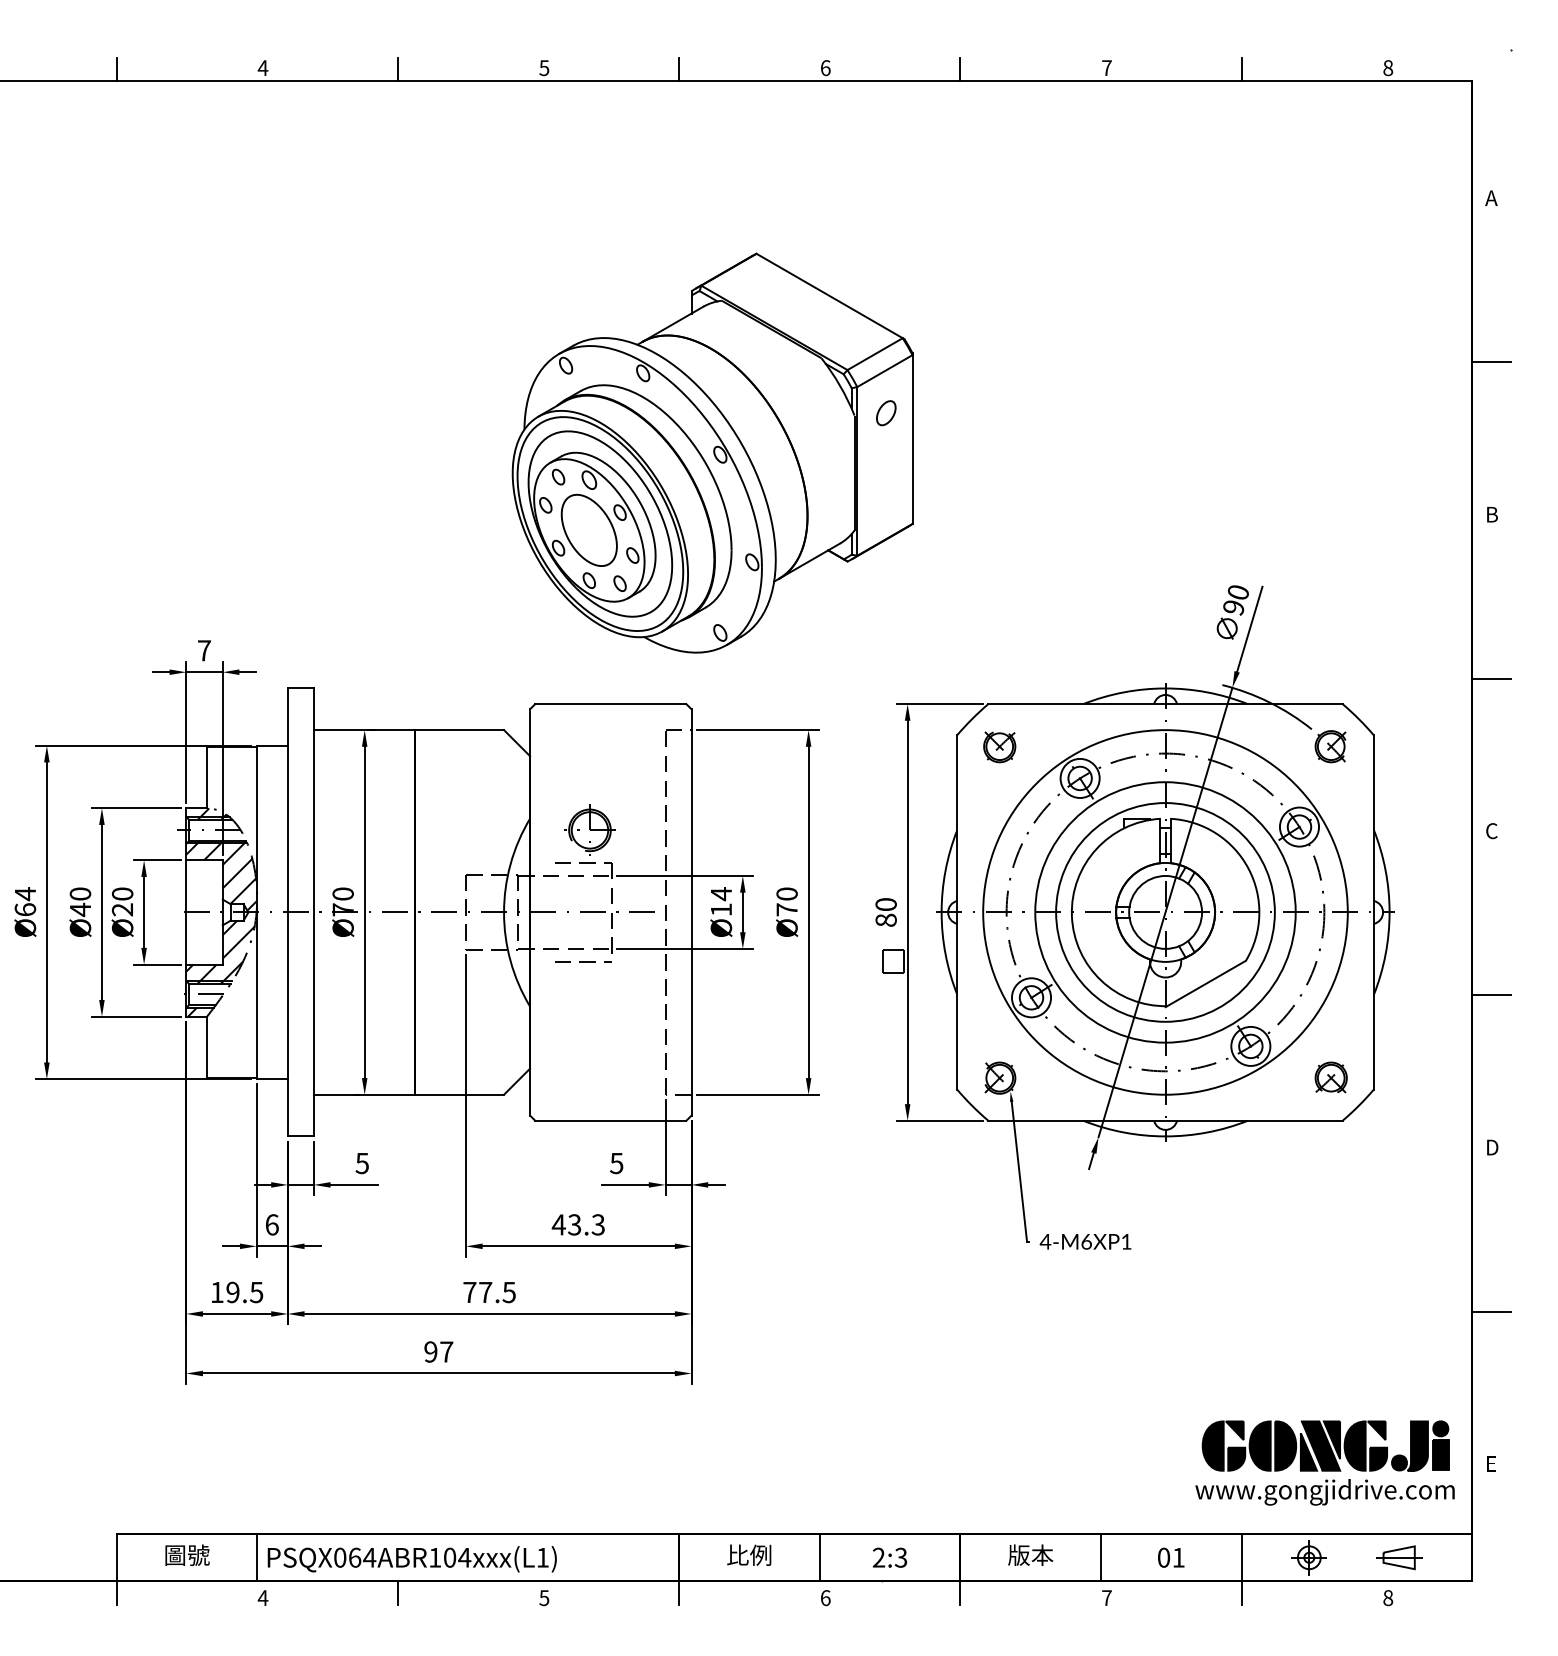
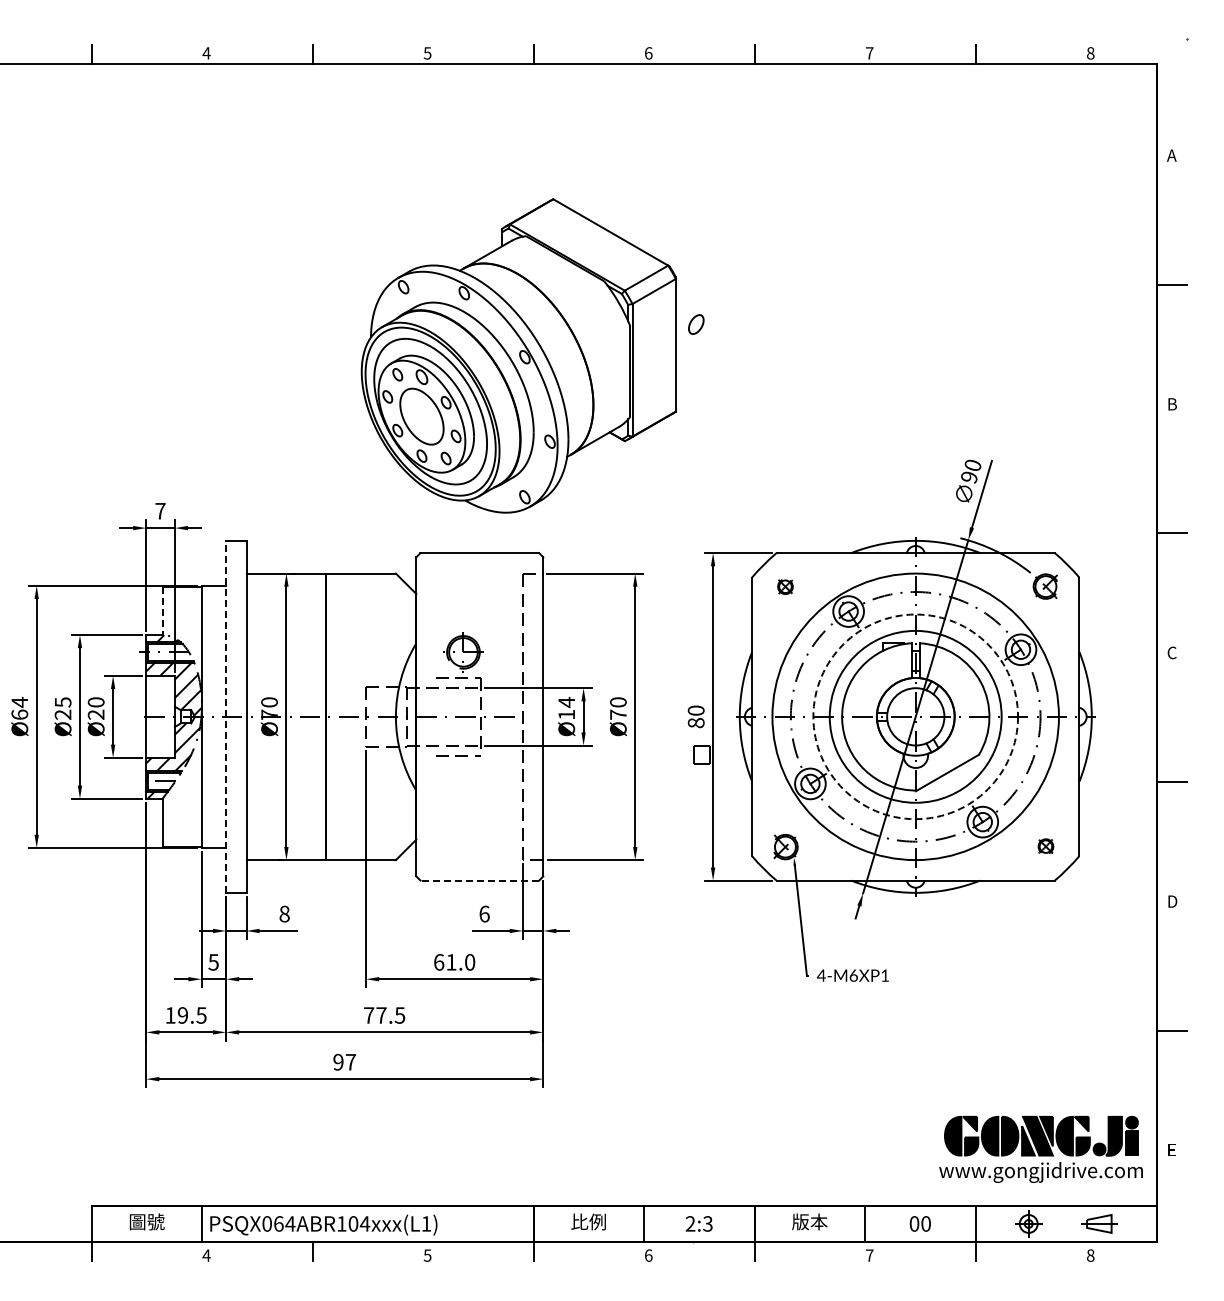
part: (712, 452) -> (518, 355), moved
part: (999, 746) -> (785, 586), size x0.6
line: (206, 778) -> (162, 611), solid -> dashed
text: (79, 901) -> (62, 708), Ø40 -> Ø25
line: (288, 911) -> (226, 716), solid -> dashed
circle: (1165, 911) -> (915, 716), solid -> dashed
part: (1330, 1076) -> (1045, 845), size x0.6
line: (610, 1120) -> (479, 880), solid -> dashed
text: (362, 1162) -> (284, 913), 5 -> 8
text: (616, 1162) -> (484, 913), 5 -> 6
text: (271, 1225) -> (213, 962), 6 -> 5
text: (578, 1225) -> (454, 962), 43.3 -> 61.0
text: (1177, 1557) -> (925, 1223), 01 -> 00

